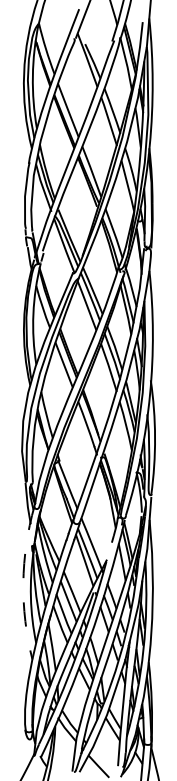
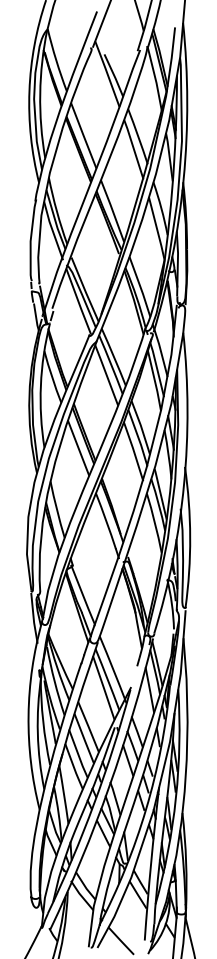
arc: (23, 582) -> (28, 715), dashed -> solid

